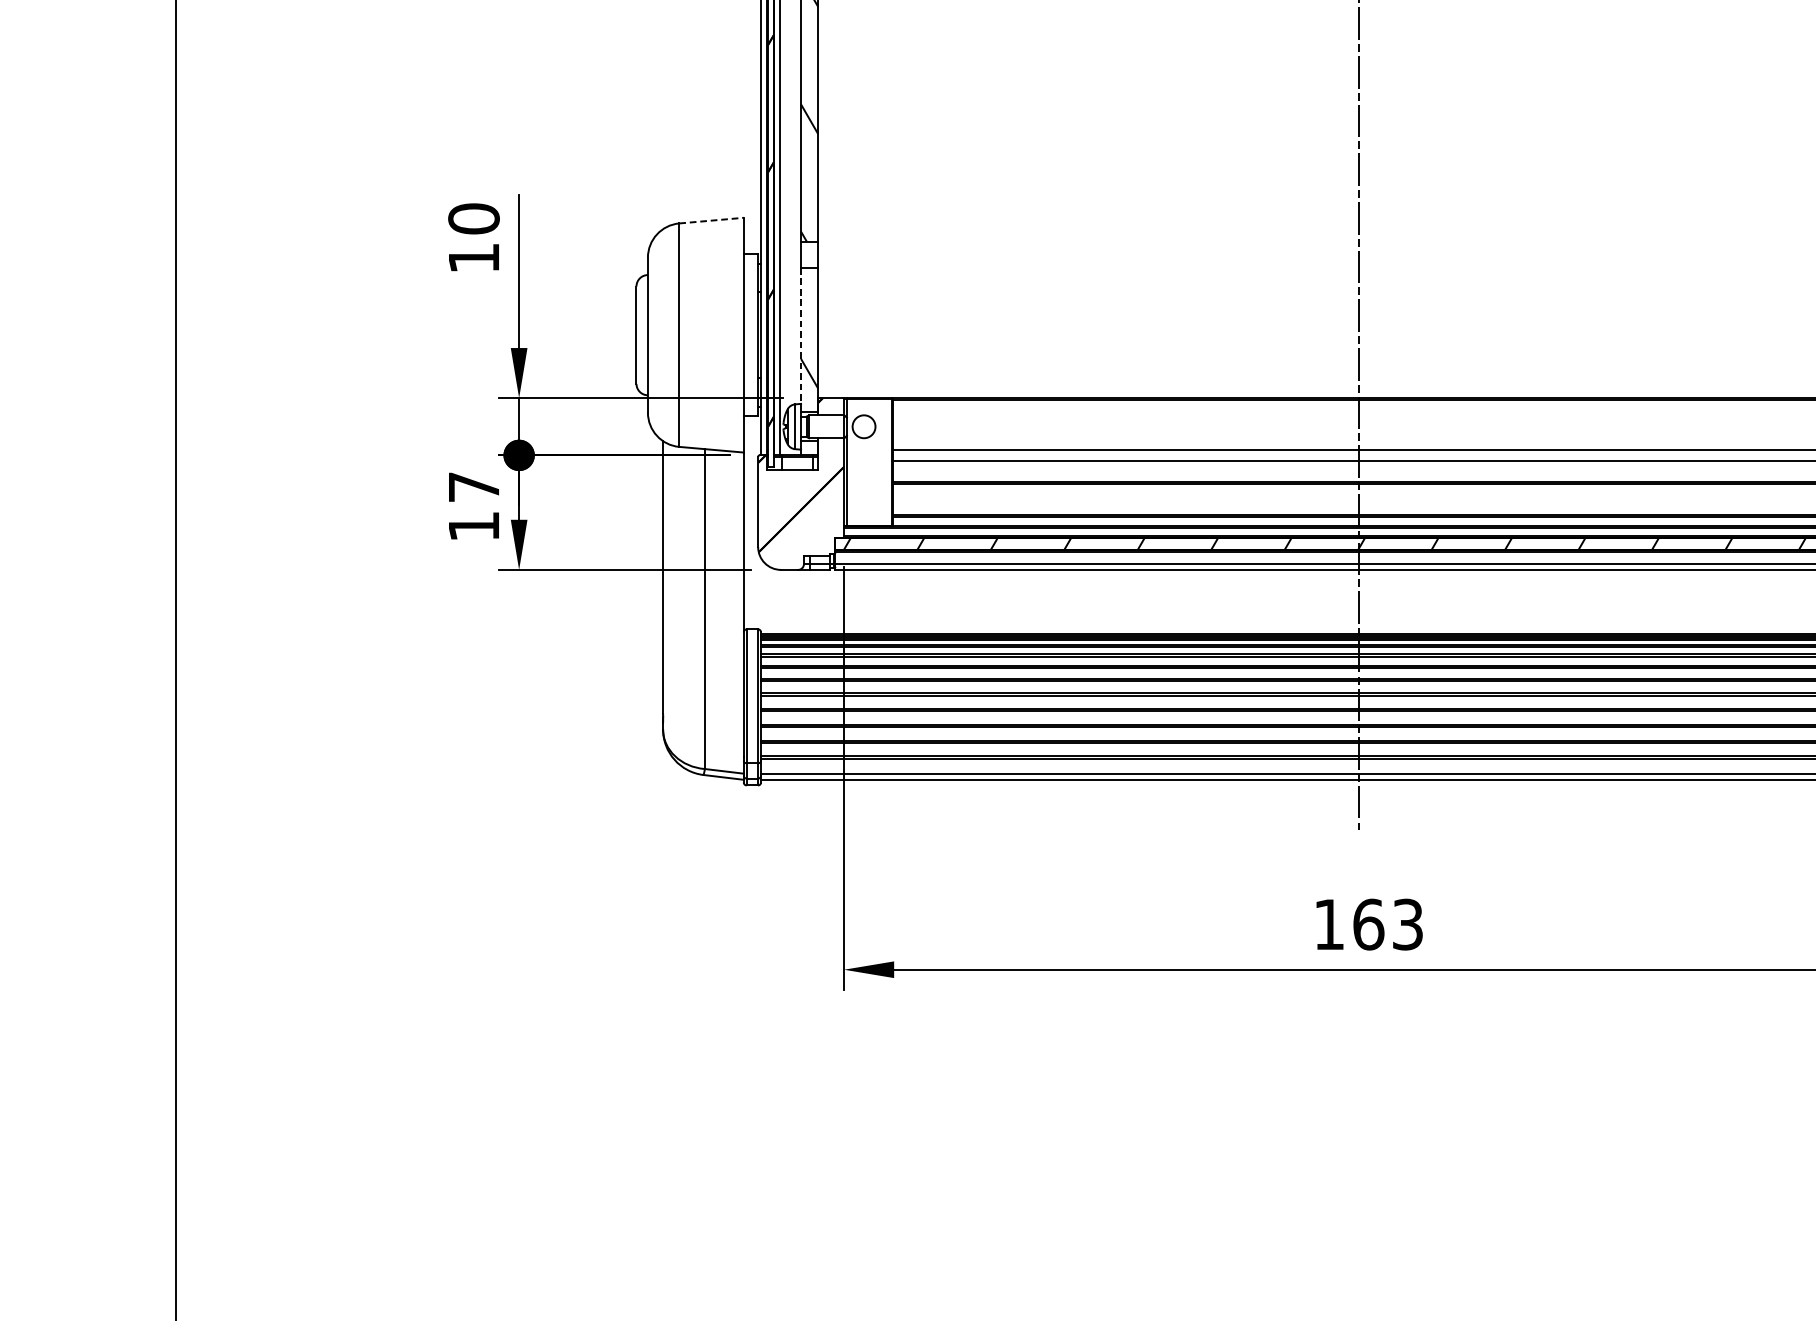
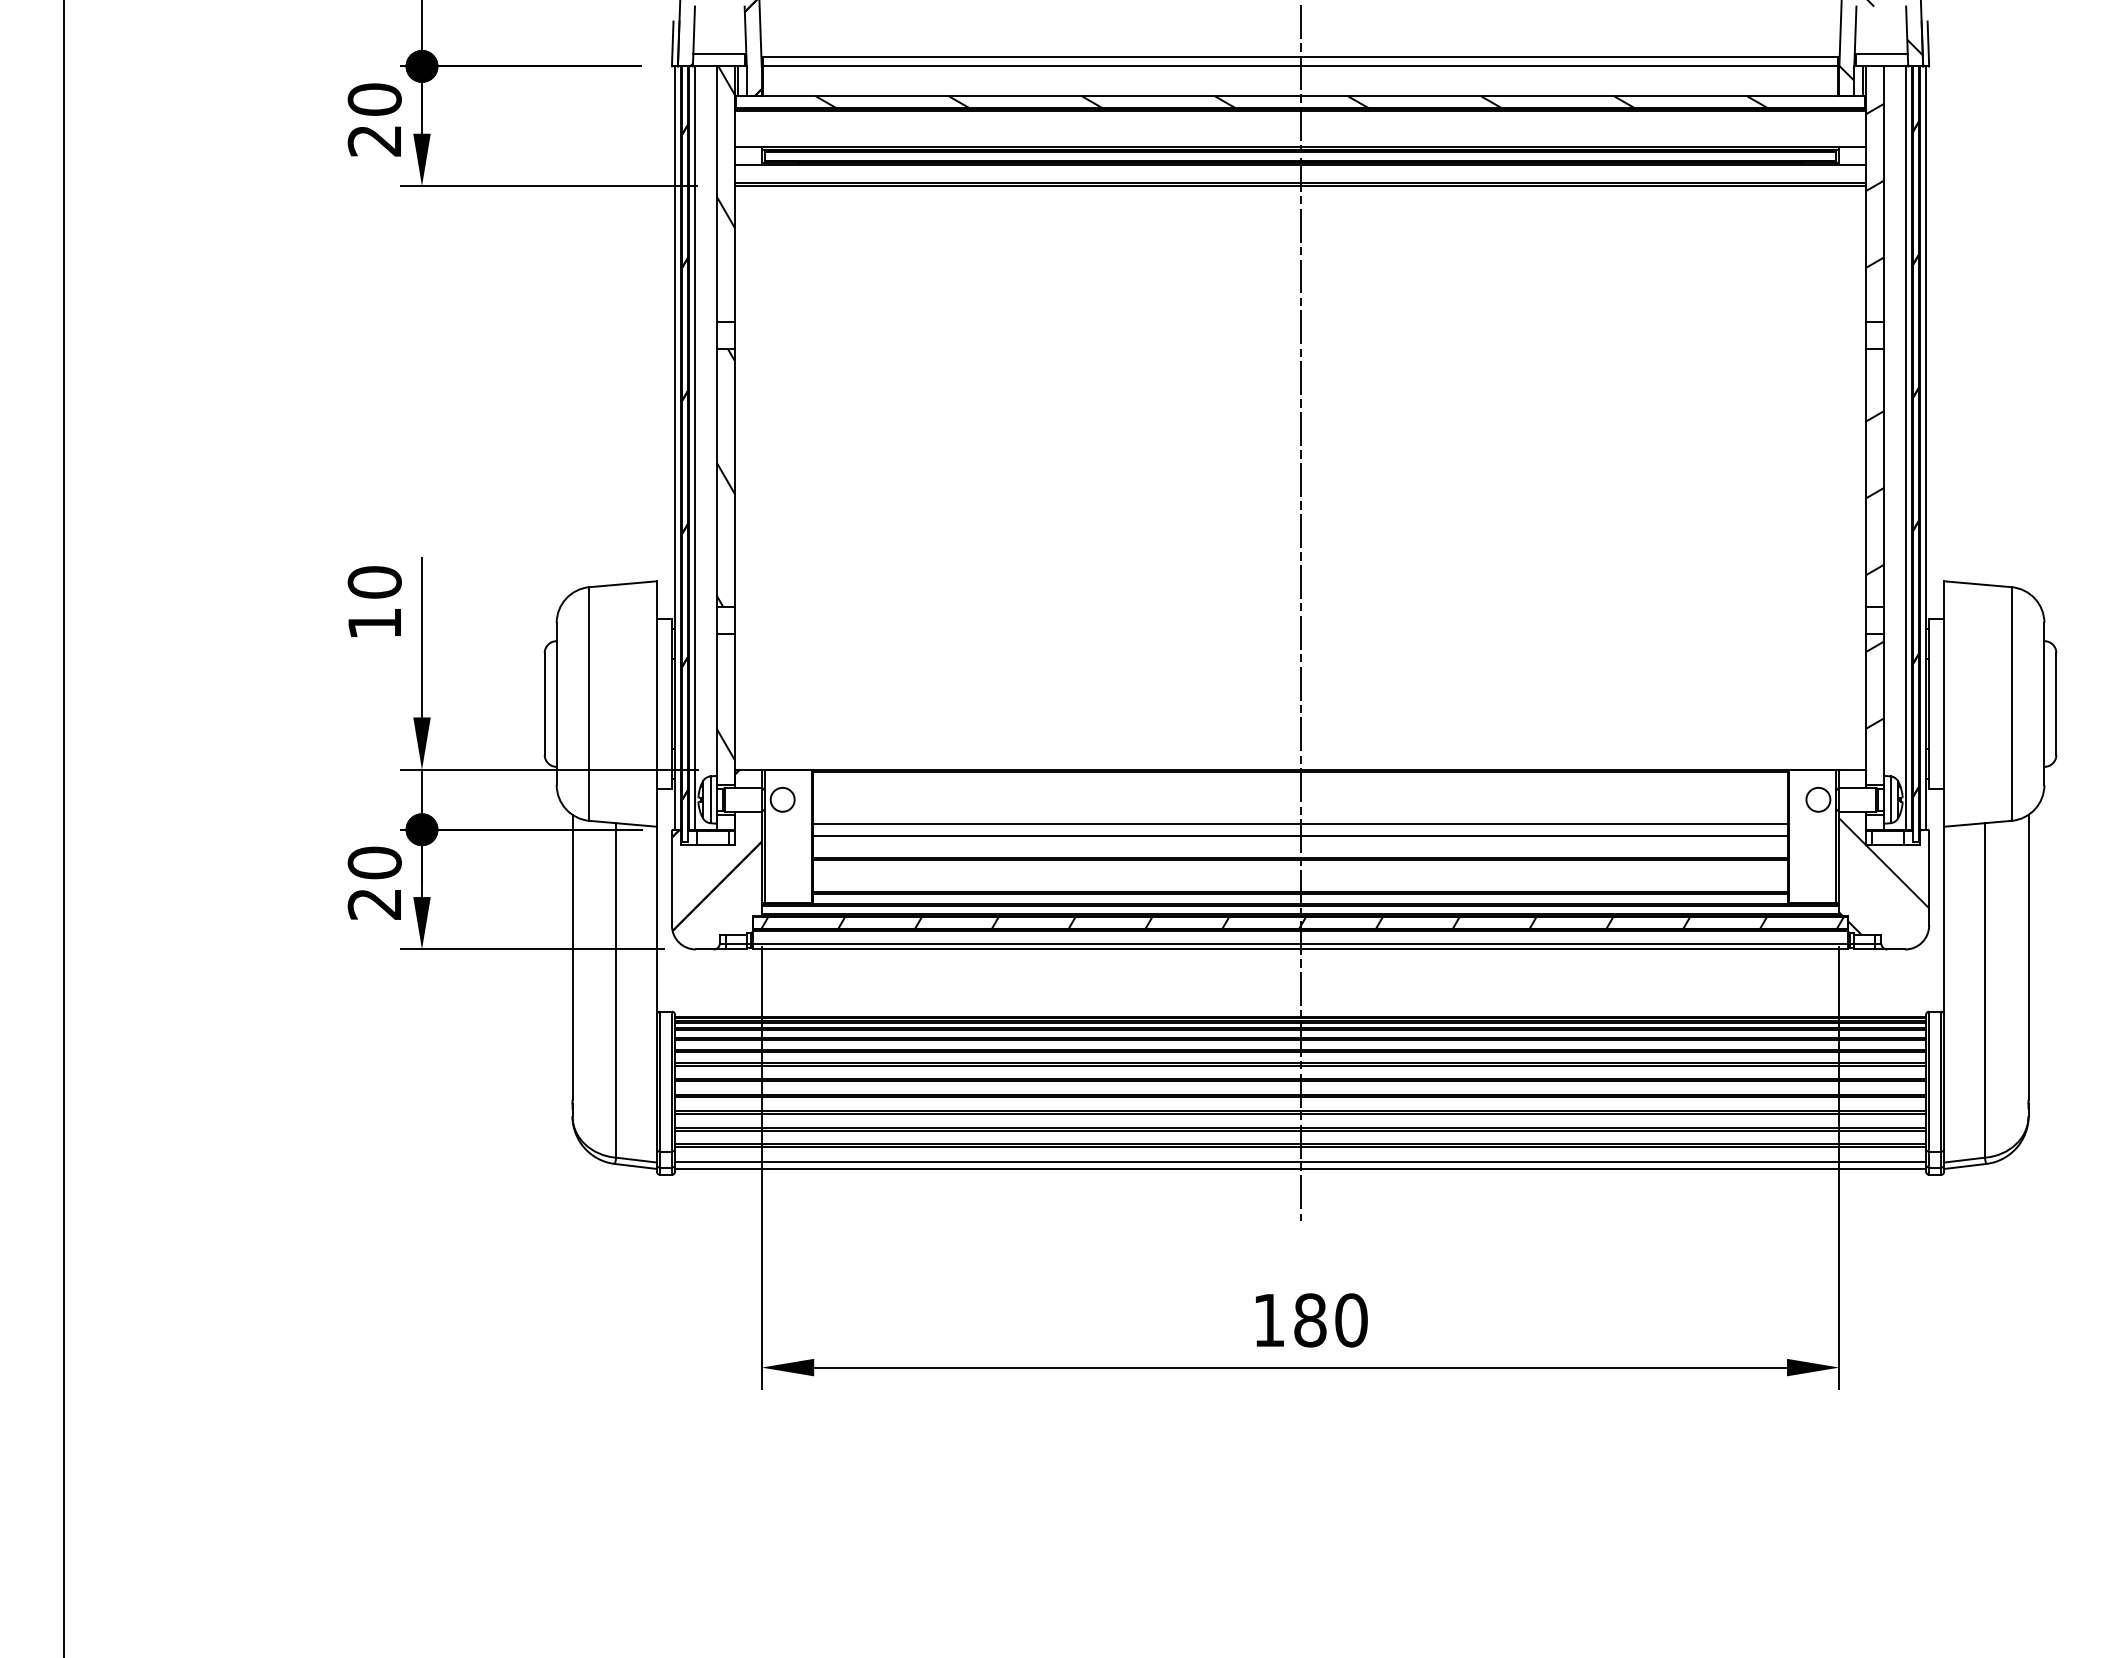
line: (711, 220) -> (623, 584), dashed -> solid
line: (800, 336) -> (716, 705), dashed -> solid
text: (473, 505) -> (374, 882), 17 -> 20
text: (1387, 924) -> (1330, 1320), 163 -> 180

